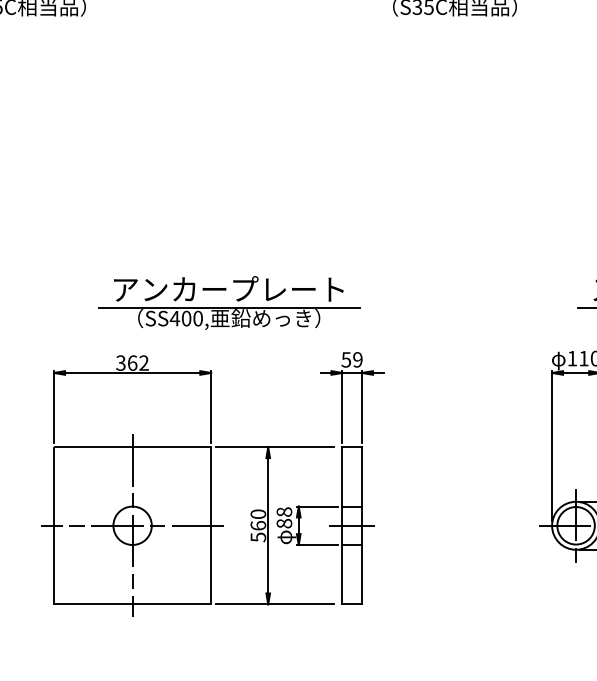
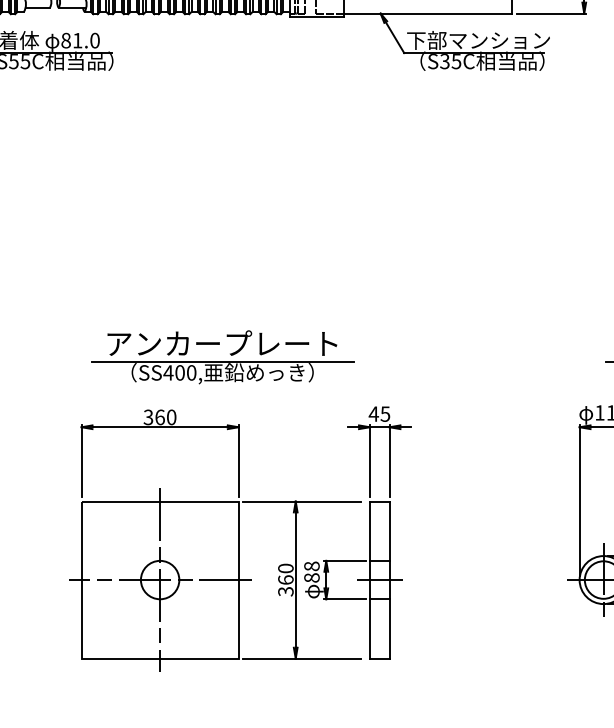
part: (228, 303) -> (222, 357), moved
text: (351, 359) -> (379, 413), 59 -> 45
text: (143, 363) -> (171, 417), 362 -> 360
text: (257, 537) -> (285, 591), 560 -> 360

